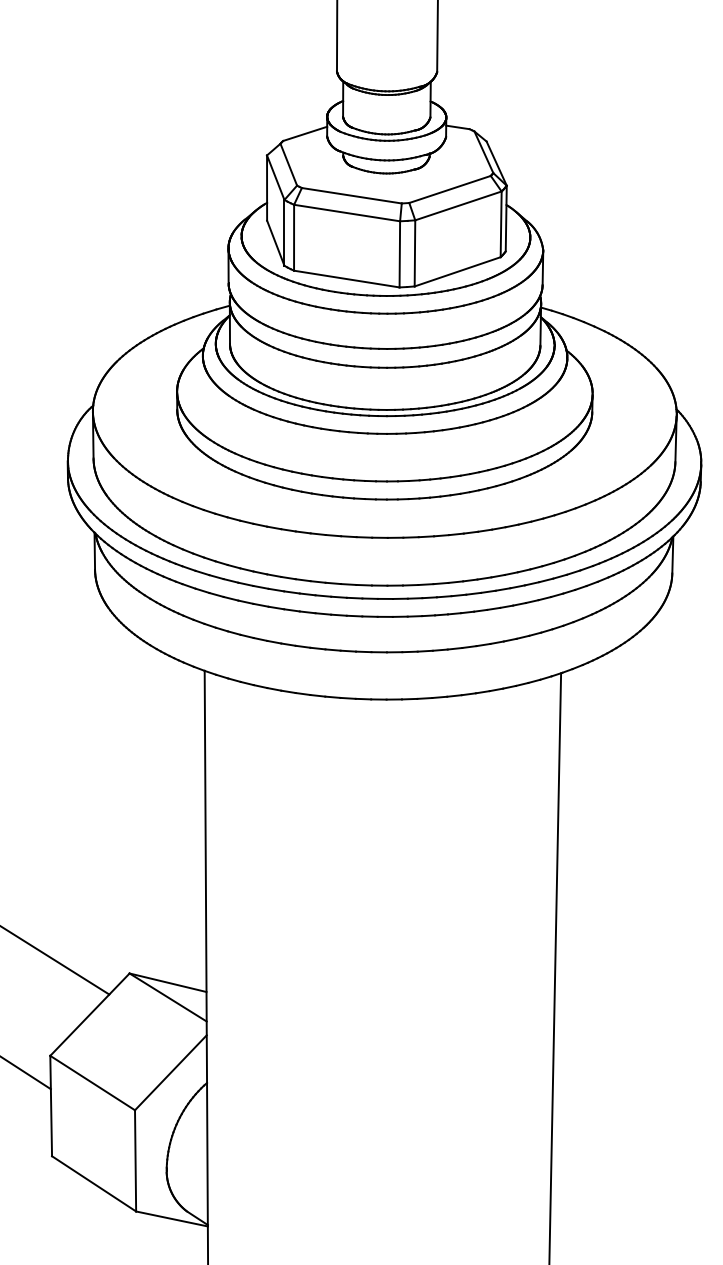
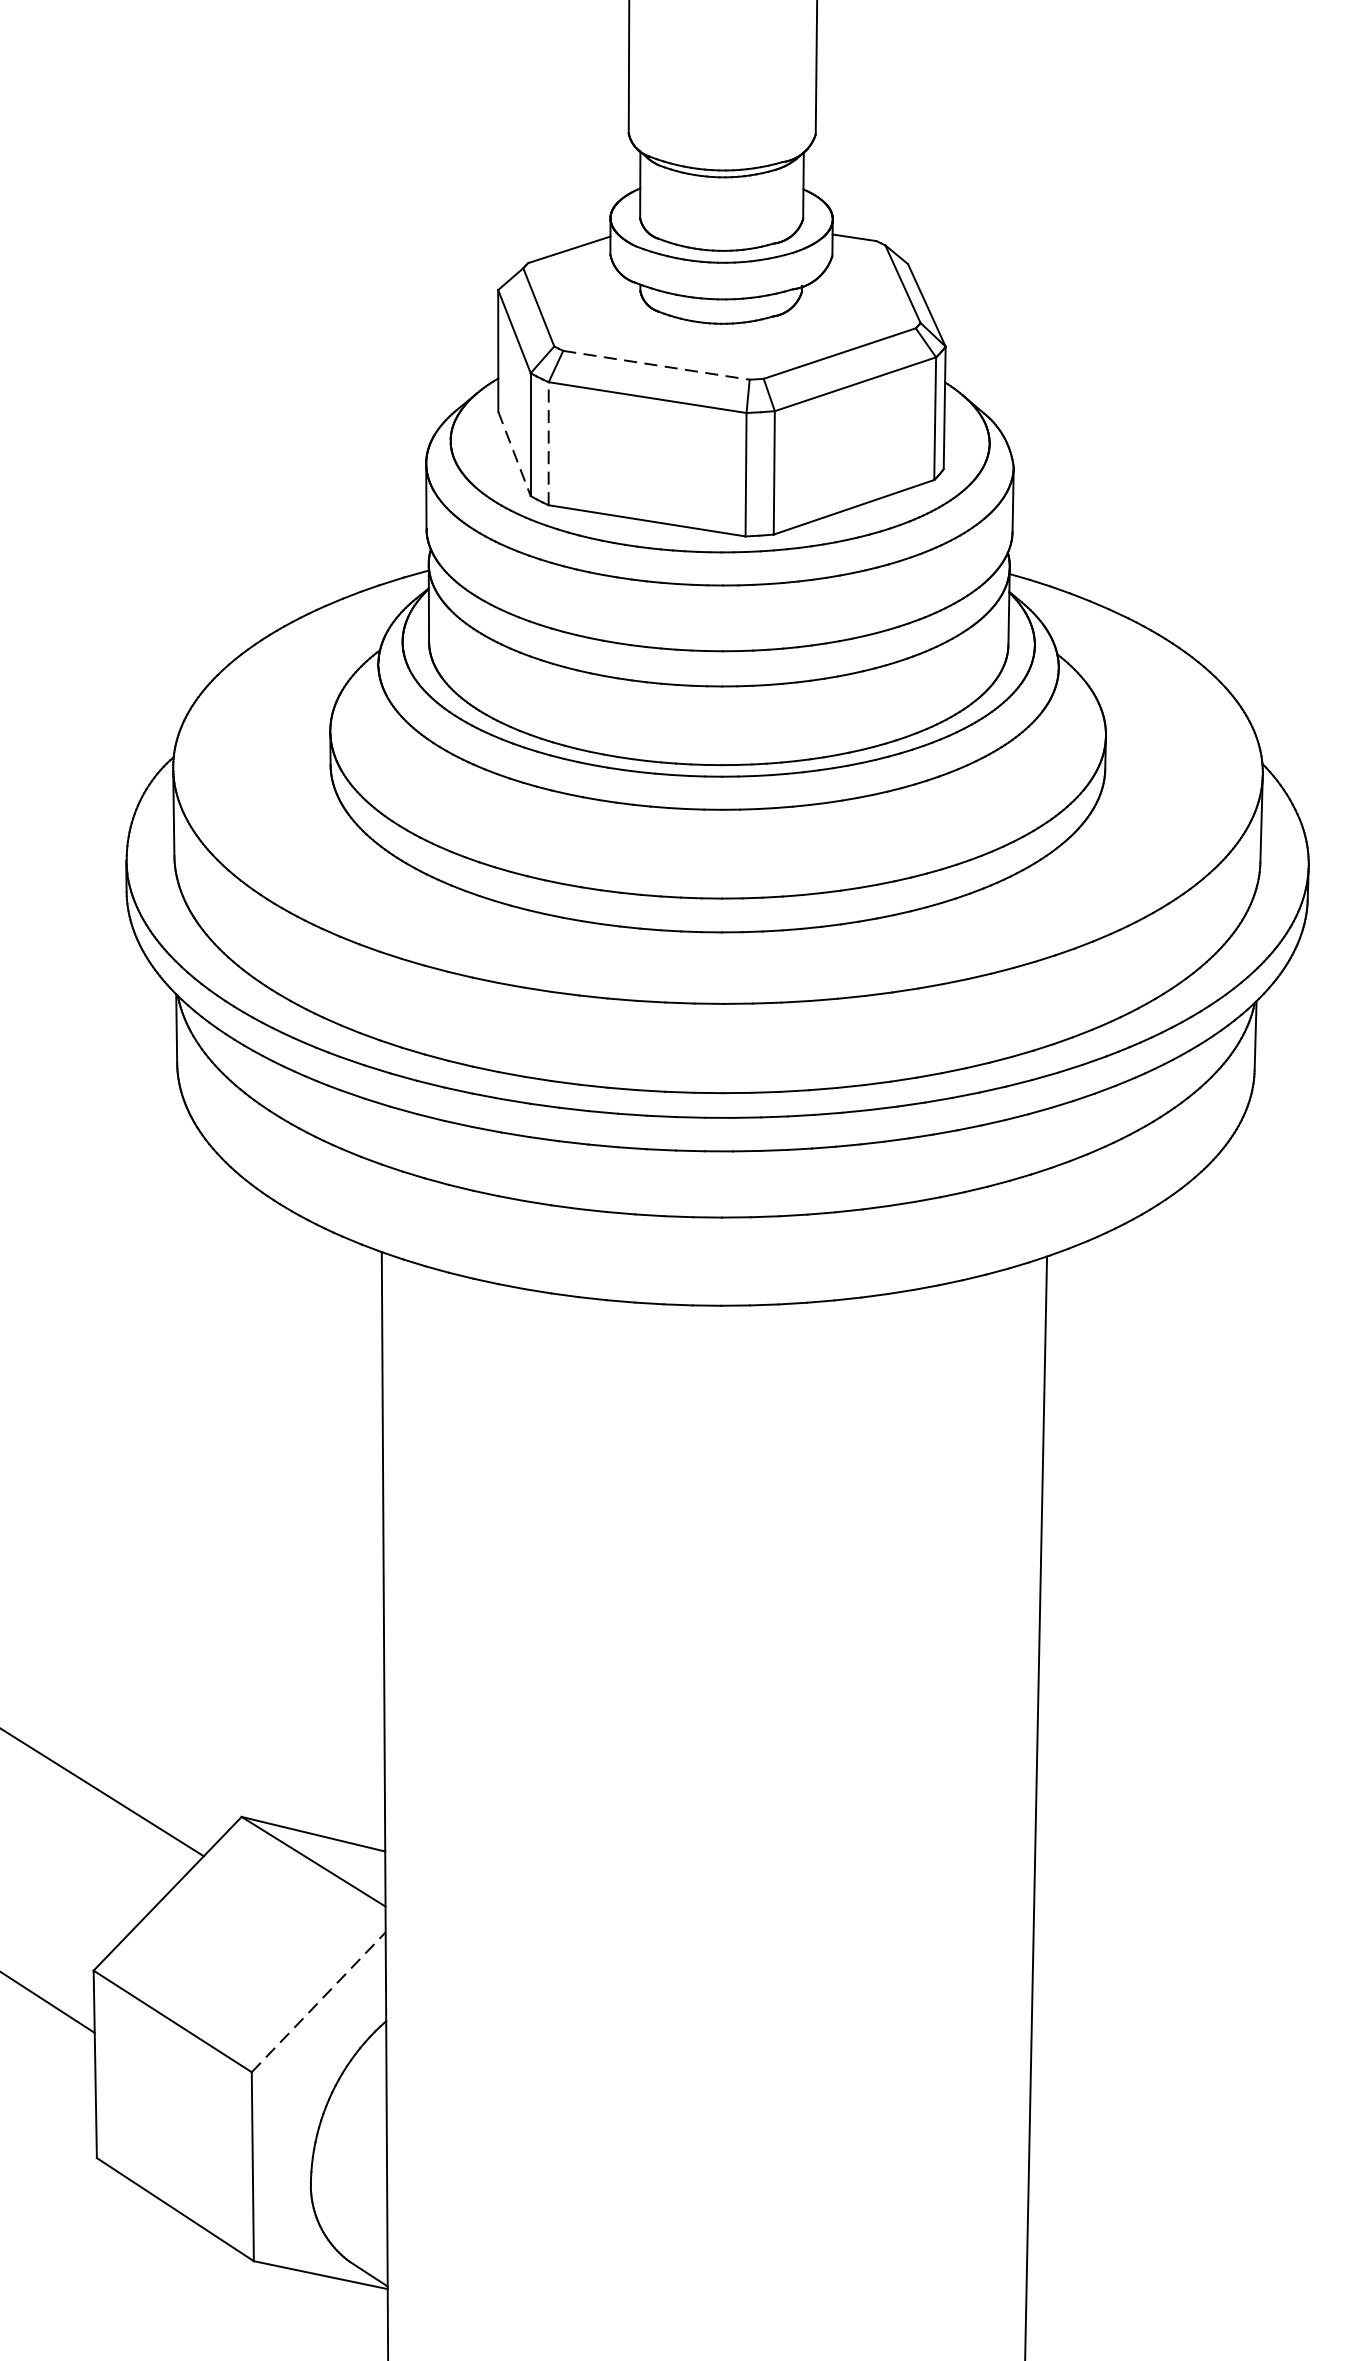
line: (351, 195) -> (655, 364), solid -> dashed
line: (294, 237) -> (549, 443), solid -> dashed
line: (275, 243) -> (513, 454), solid -> dashed
line: (170, 1072) -> (317, 2001), solid -> dashed

